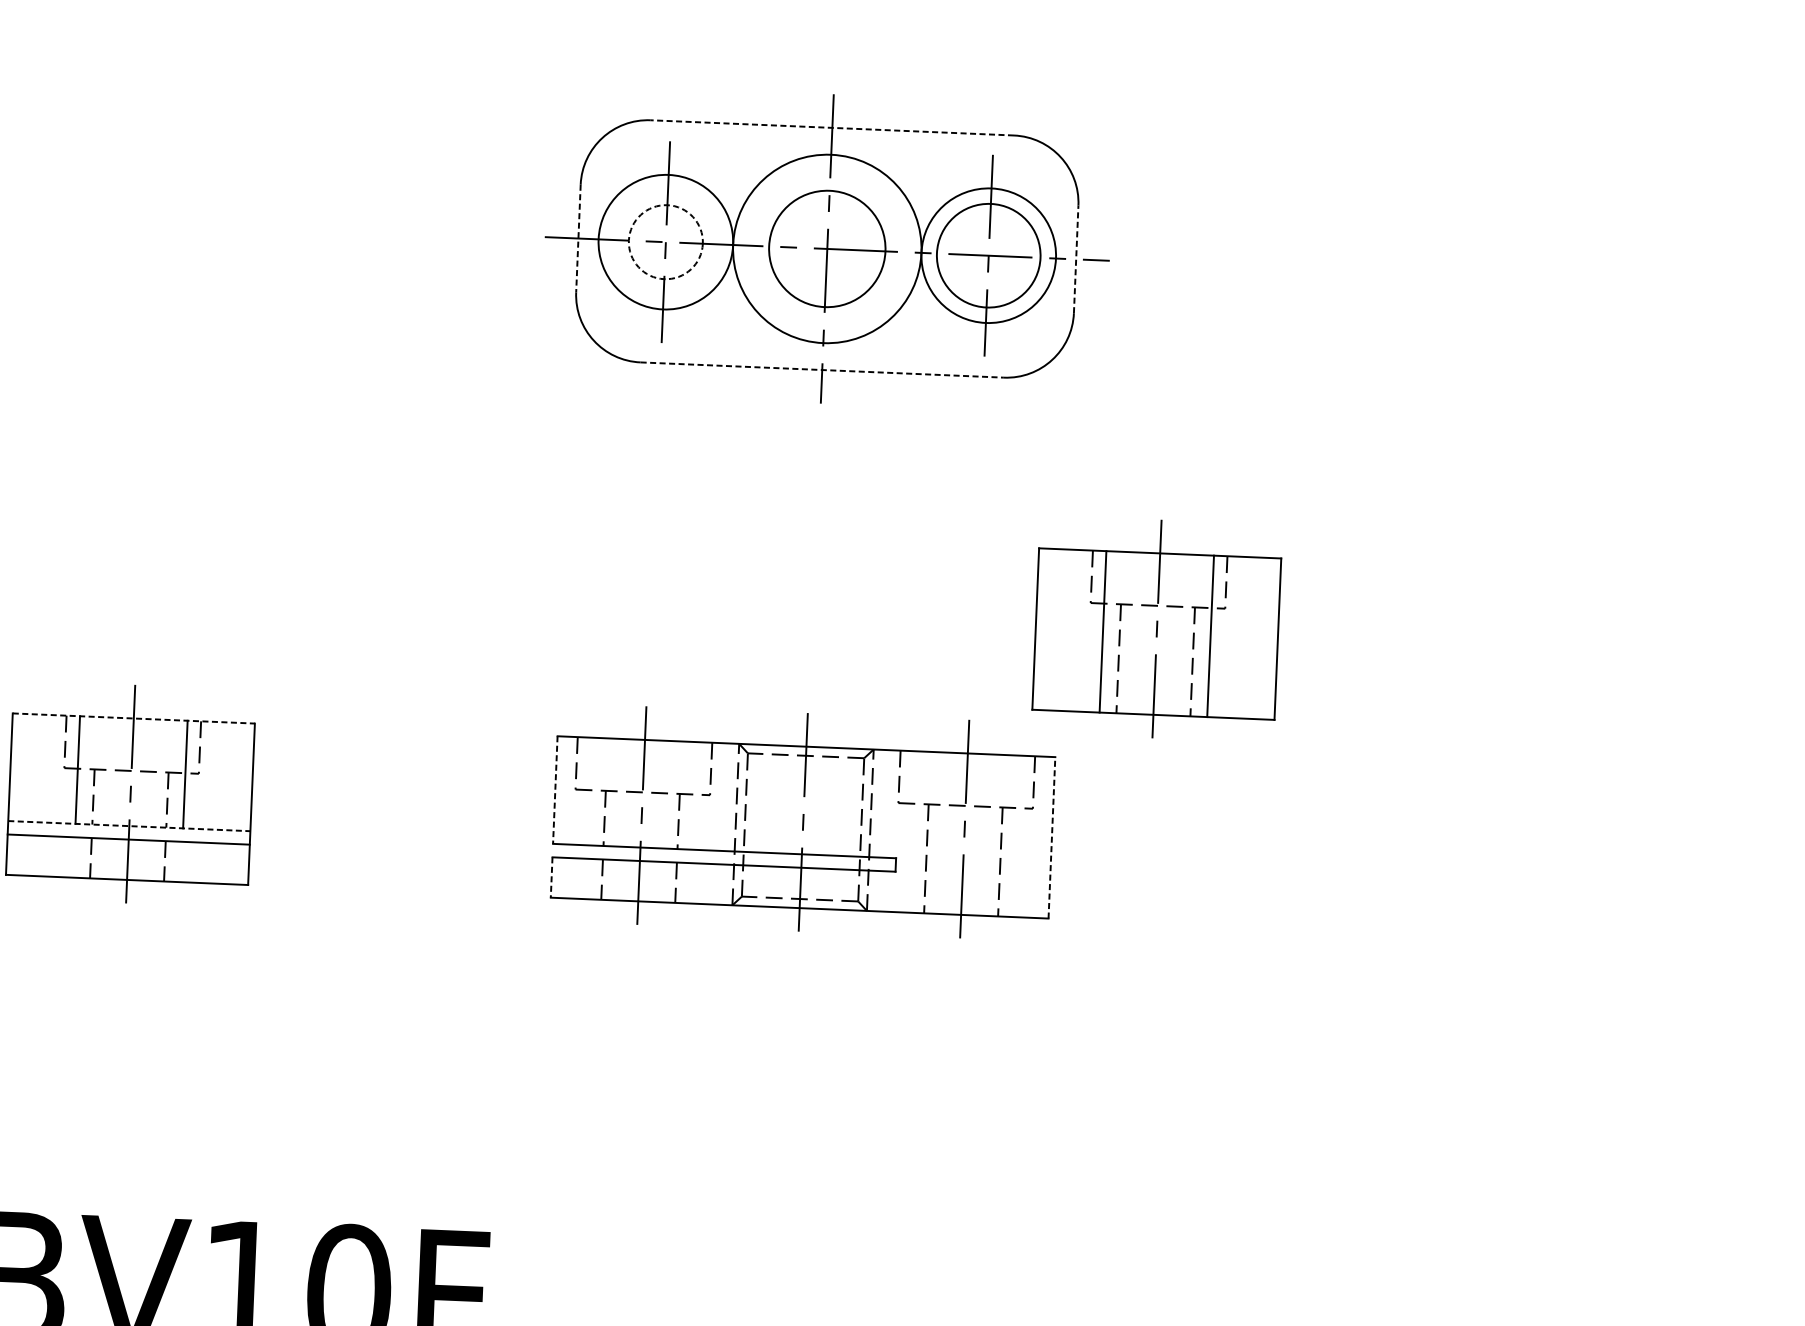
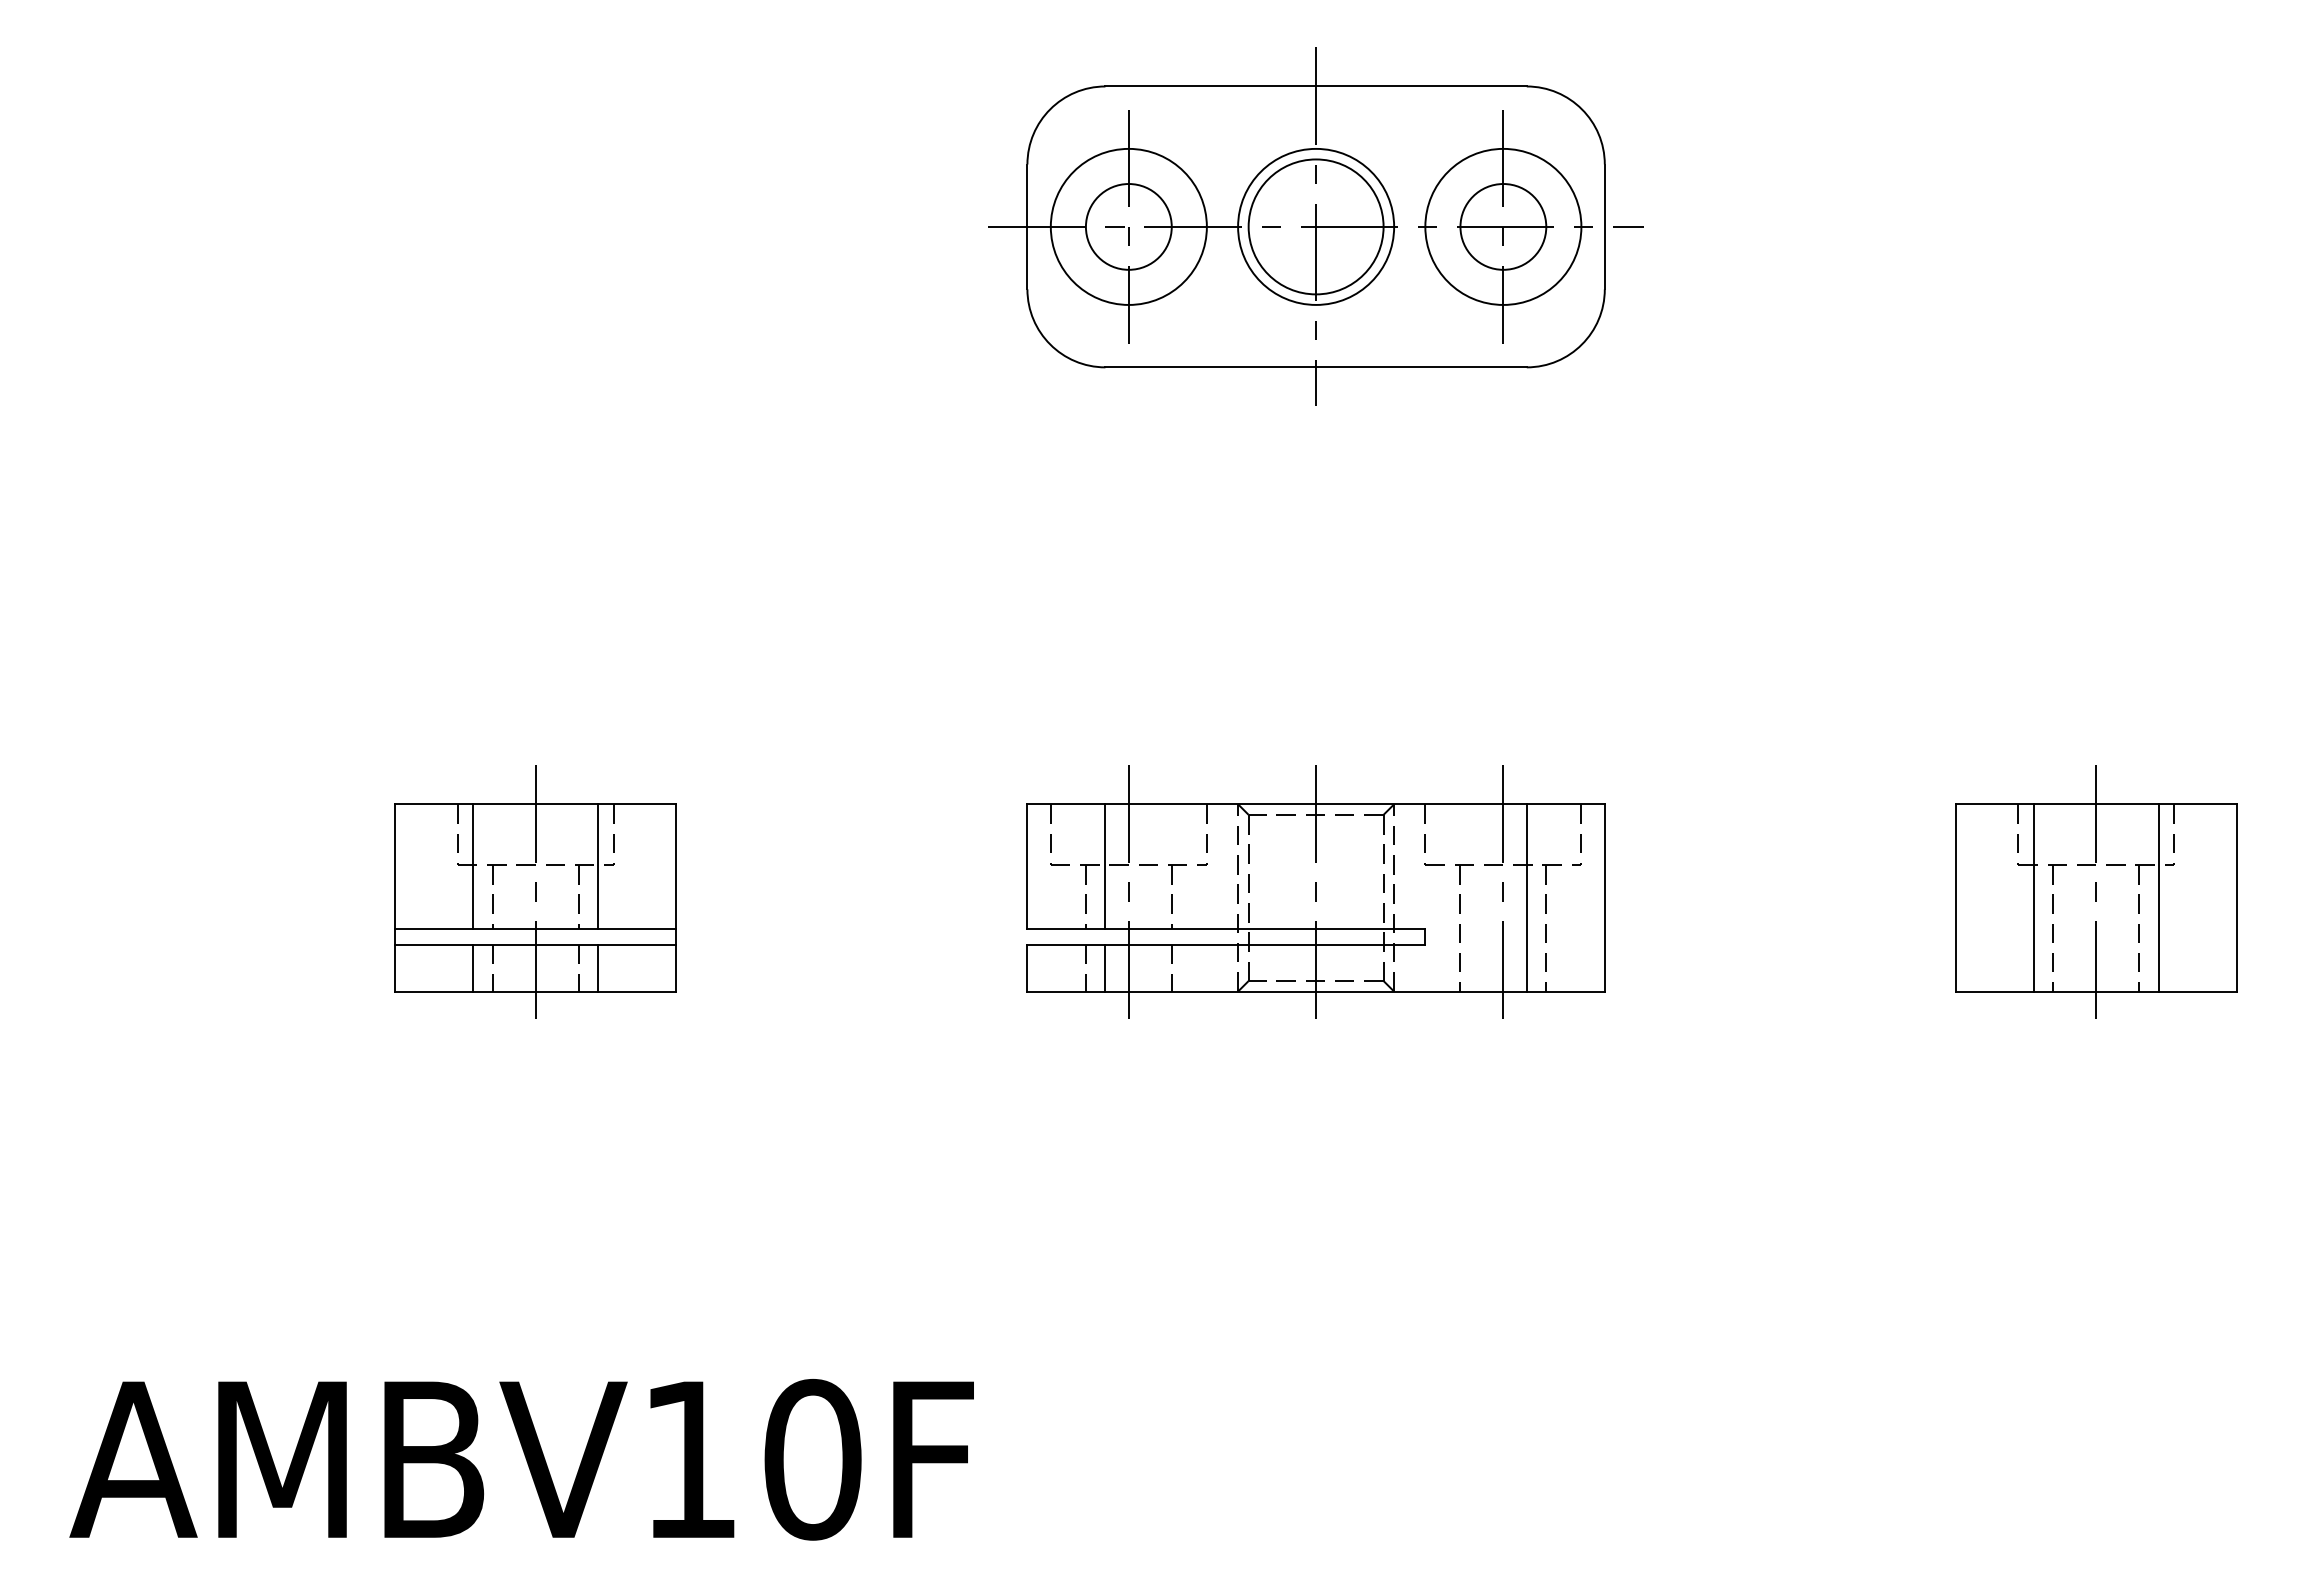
line: (832, 127) -> (1316, 86), dashed -> solid
line: (578, 239) -> (1027, 227), dashed -> solid
circle: (665, 241) -> (1128, 226), dashed -> solid
circle: (827, 248) -> (1316, 226), size x0.71
circle: (988, 255) -> (1503, 226), size x0.71
line: (1075, 259) -> (1604, 226), dashed -> solid
line: (822, 370) -> (1316, 367), dashed -> solid
part: (1157, 628) -> (2096, 891), moved
line: (134, 718) -> (536, 804), dashed -> solid
line: (555, 790) -> (1027, 867), dashed -> solid
line: (622, 792) -> (1105, 866), added
line: (129, 826) -> (536, 929), dashed -> solid
line: (984, 834) -> (1526, 897), added
line: (1051, 837) -> (1604, 897), dashed -> solid
line: (74, 856) -> (473, 967), added
line: (181, 861) -> (598, 967), added
line: (551, 877) -> (1027, 968), dashed -> solid
line: (618, 879) -> (1105, 967), added

